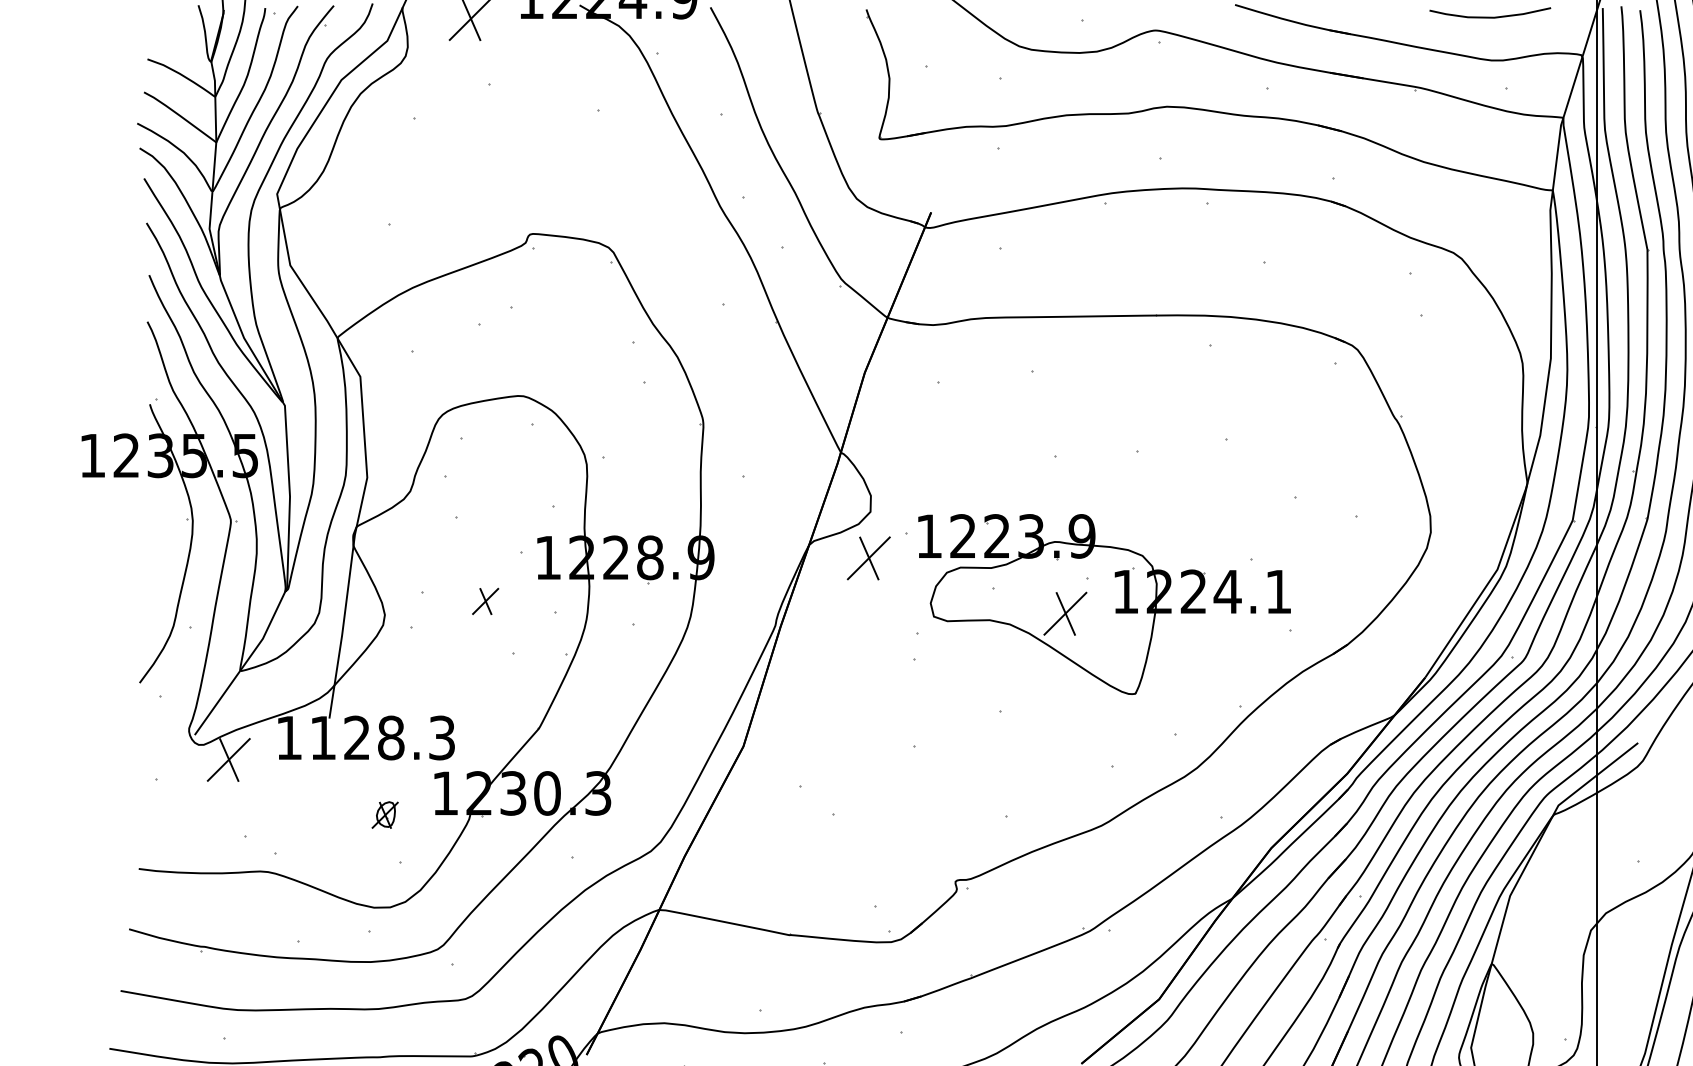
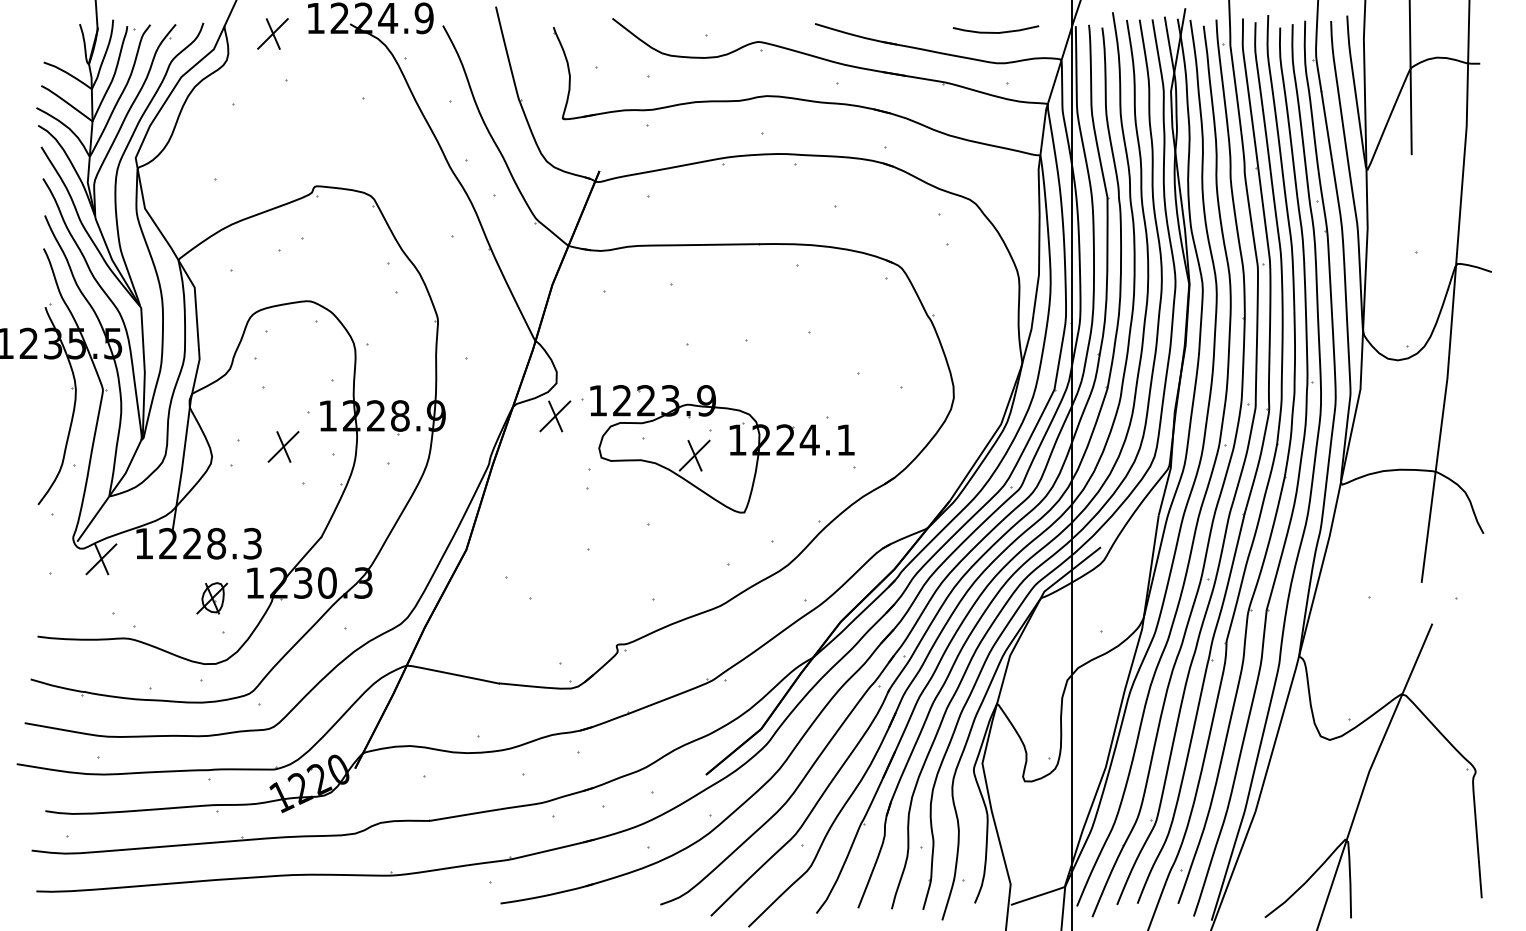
part: (485, 600) -> (283, 446), size x1.67
text: (321, 737) -> (167, 543), 1128.3 -> 1228.3
part: (385, 815) -> (212, 598), size x1.67

